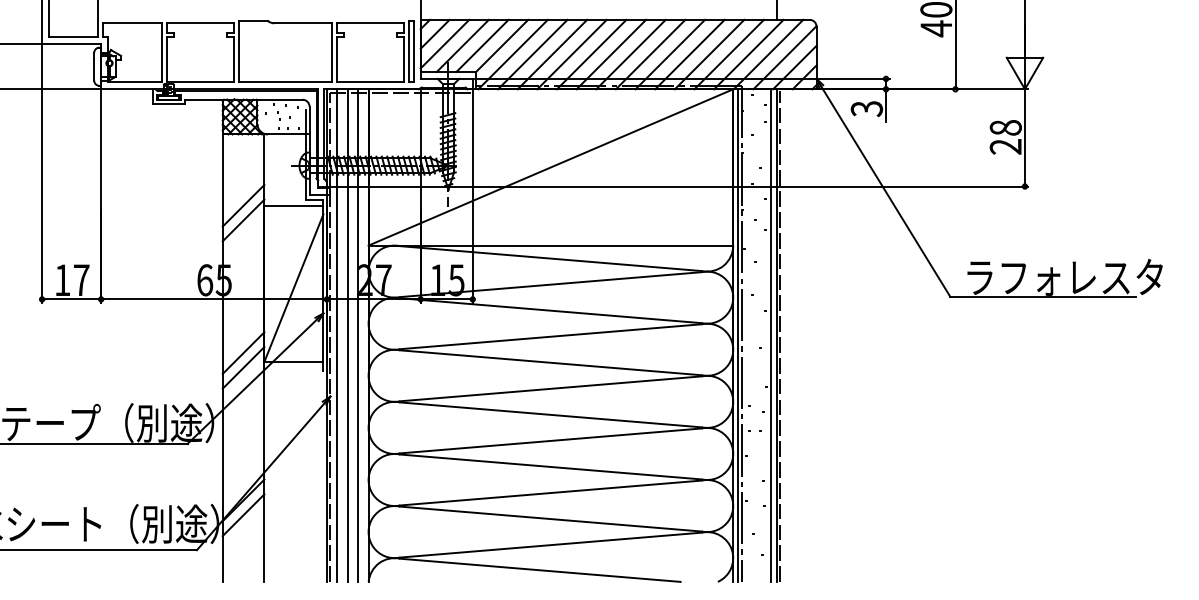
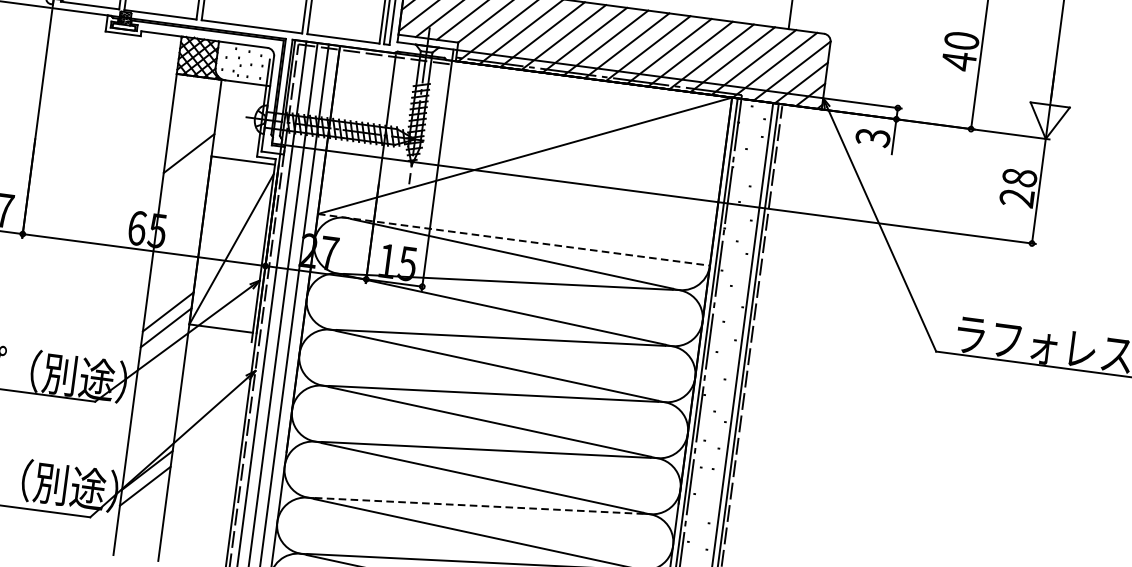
line: (243, 220) -> (186, 169), removed
line: (551, 245) -> (514, 239), solid -> dashed
line: (551, 492) -> (479, 505), solid -> dashed

